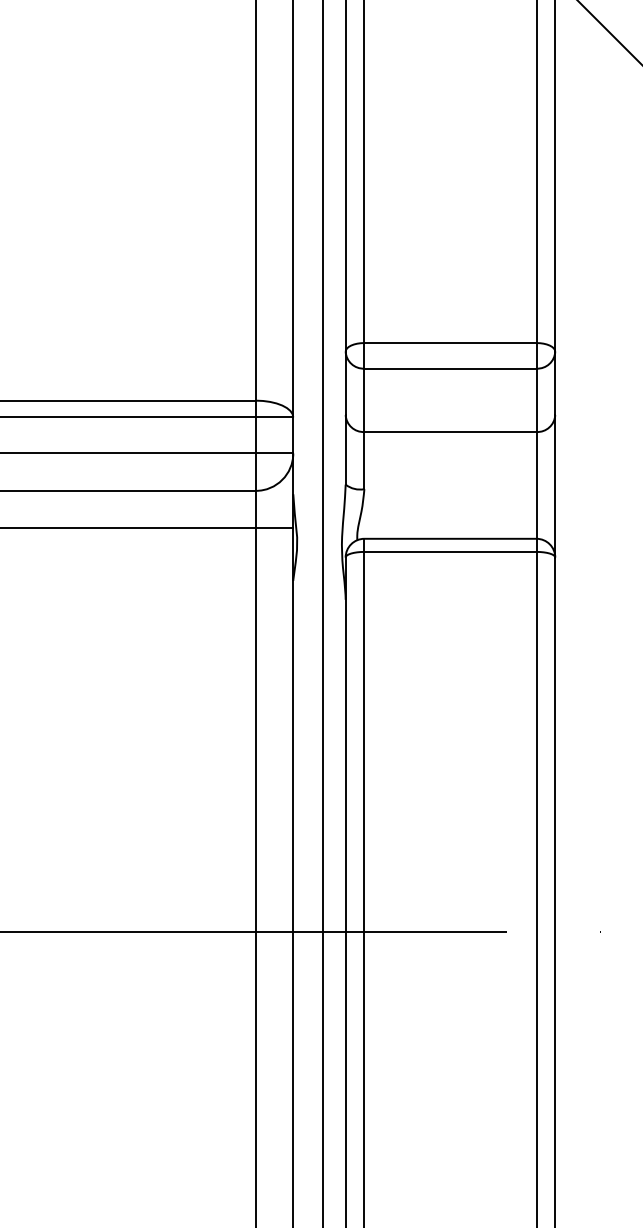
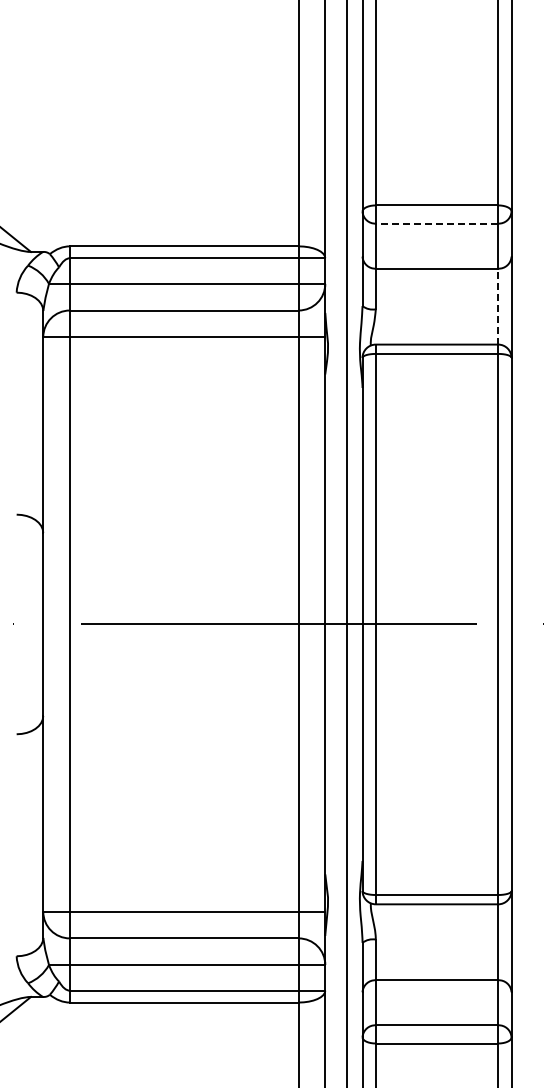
line: (449, 368) -> (436, 223), solid -> dashed
line: (536, 485) -> (498, 306), solid -> dashed

